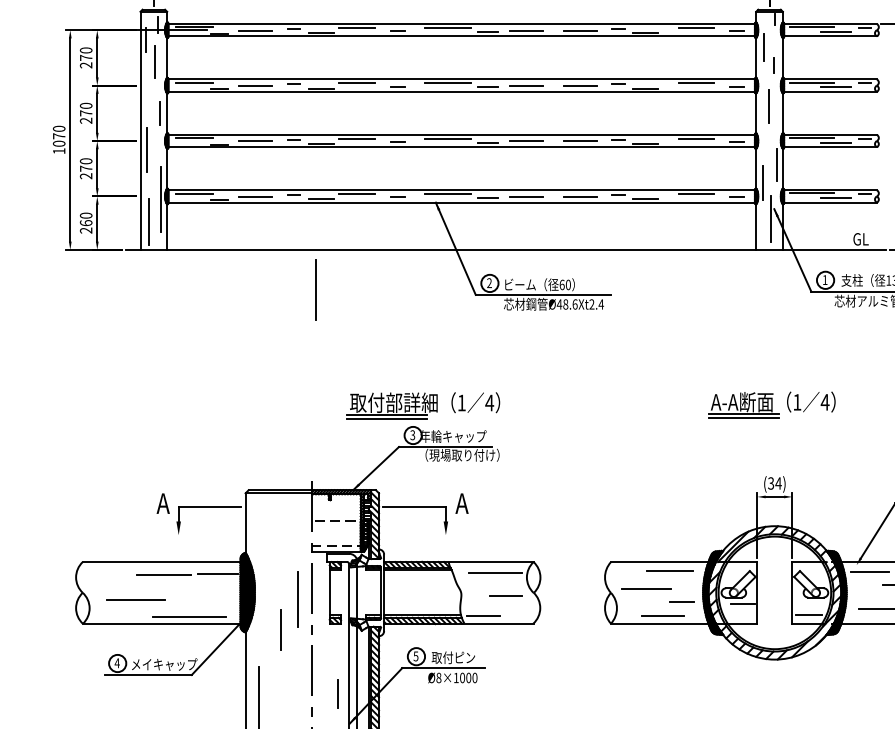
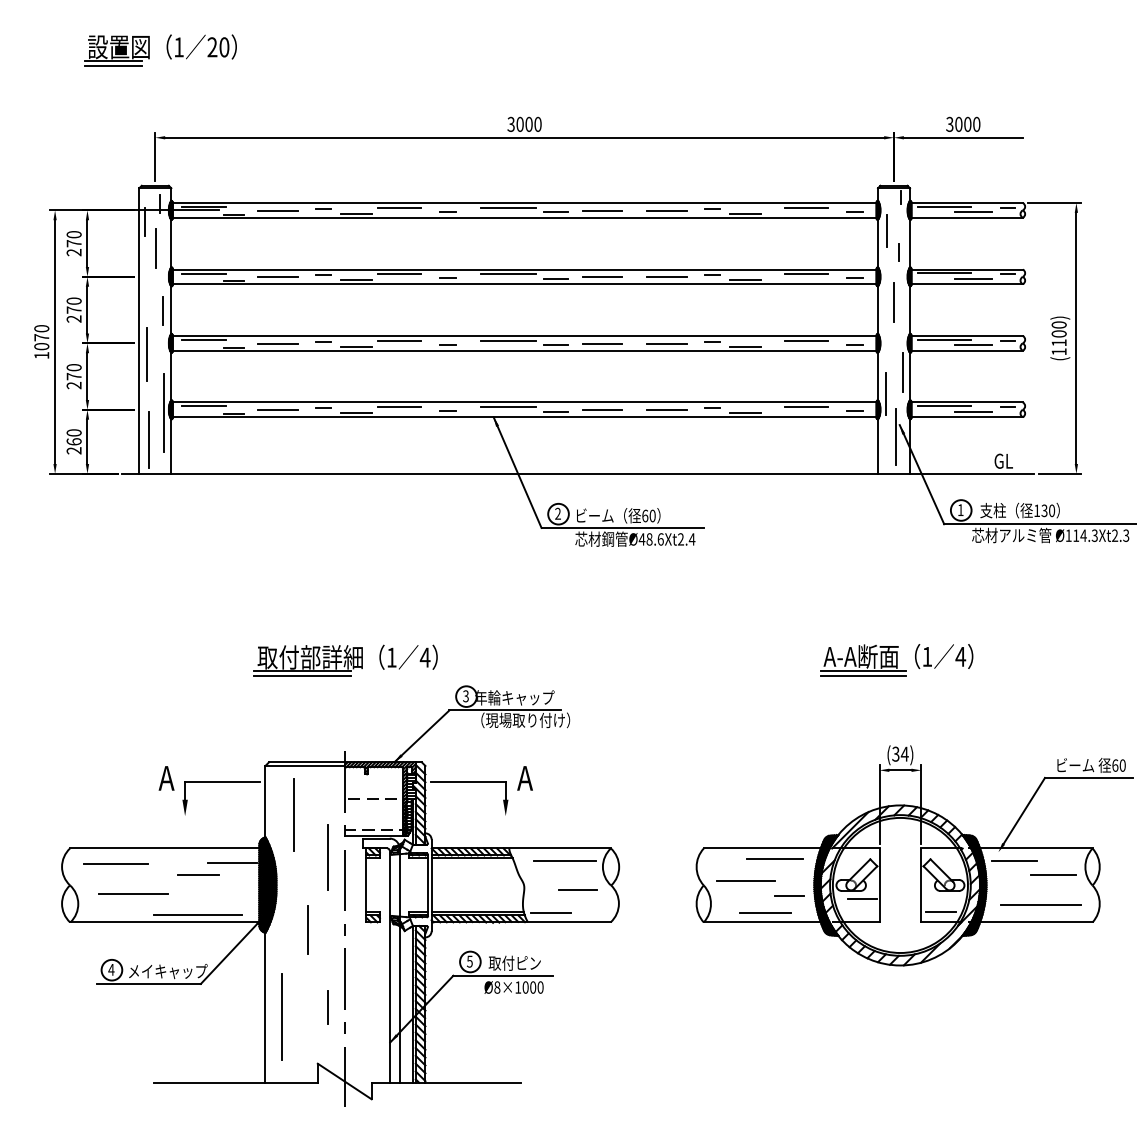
line: (315, 289) -> (293, 814), moved
part: (423, 405) -> (345, 660), moved
line: (163, 574) -> (115, 863), moved
line: (189, 584) -> (198, 875), added
line: (297, 599) -> (327, 857), moved
line: (338, 694) -> (327, 1007), moved

